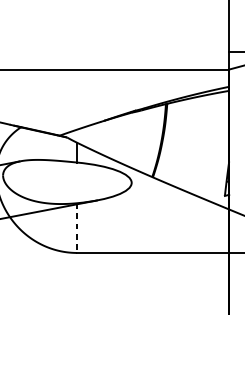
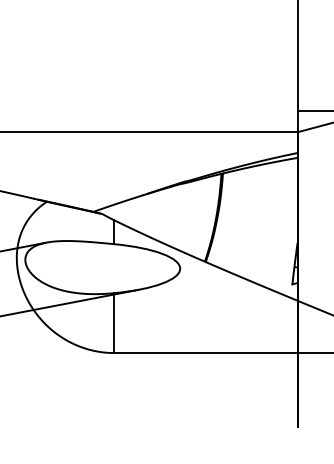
line: (77, 228) -> (114, 323), dashed -> solid

